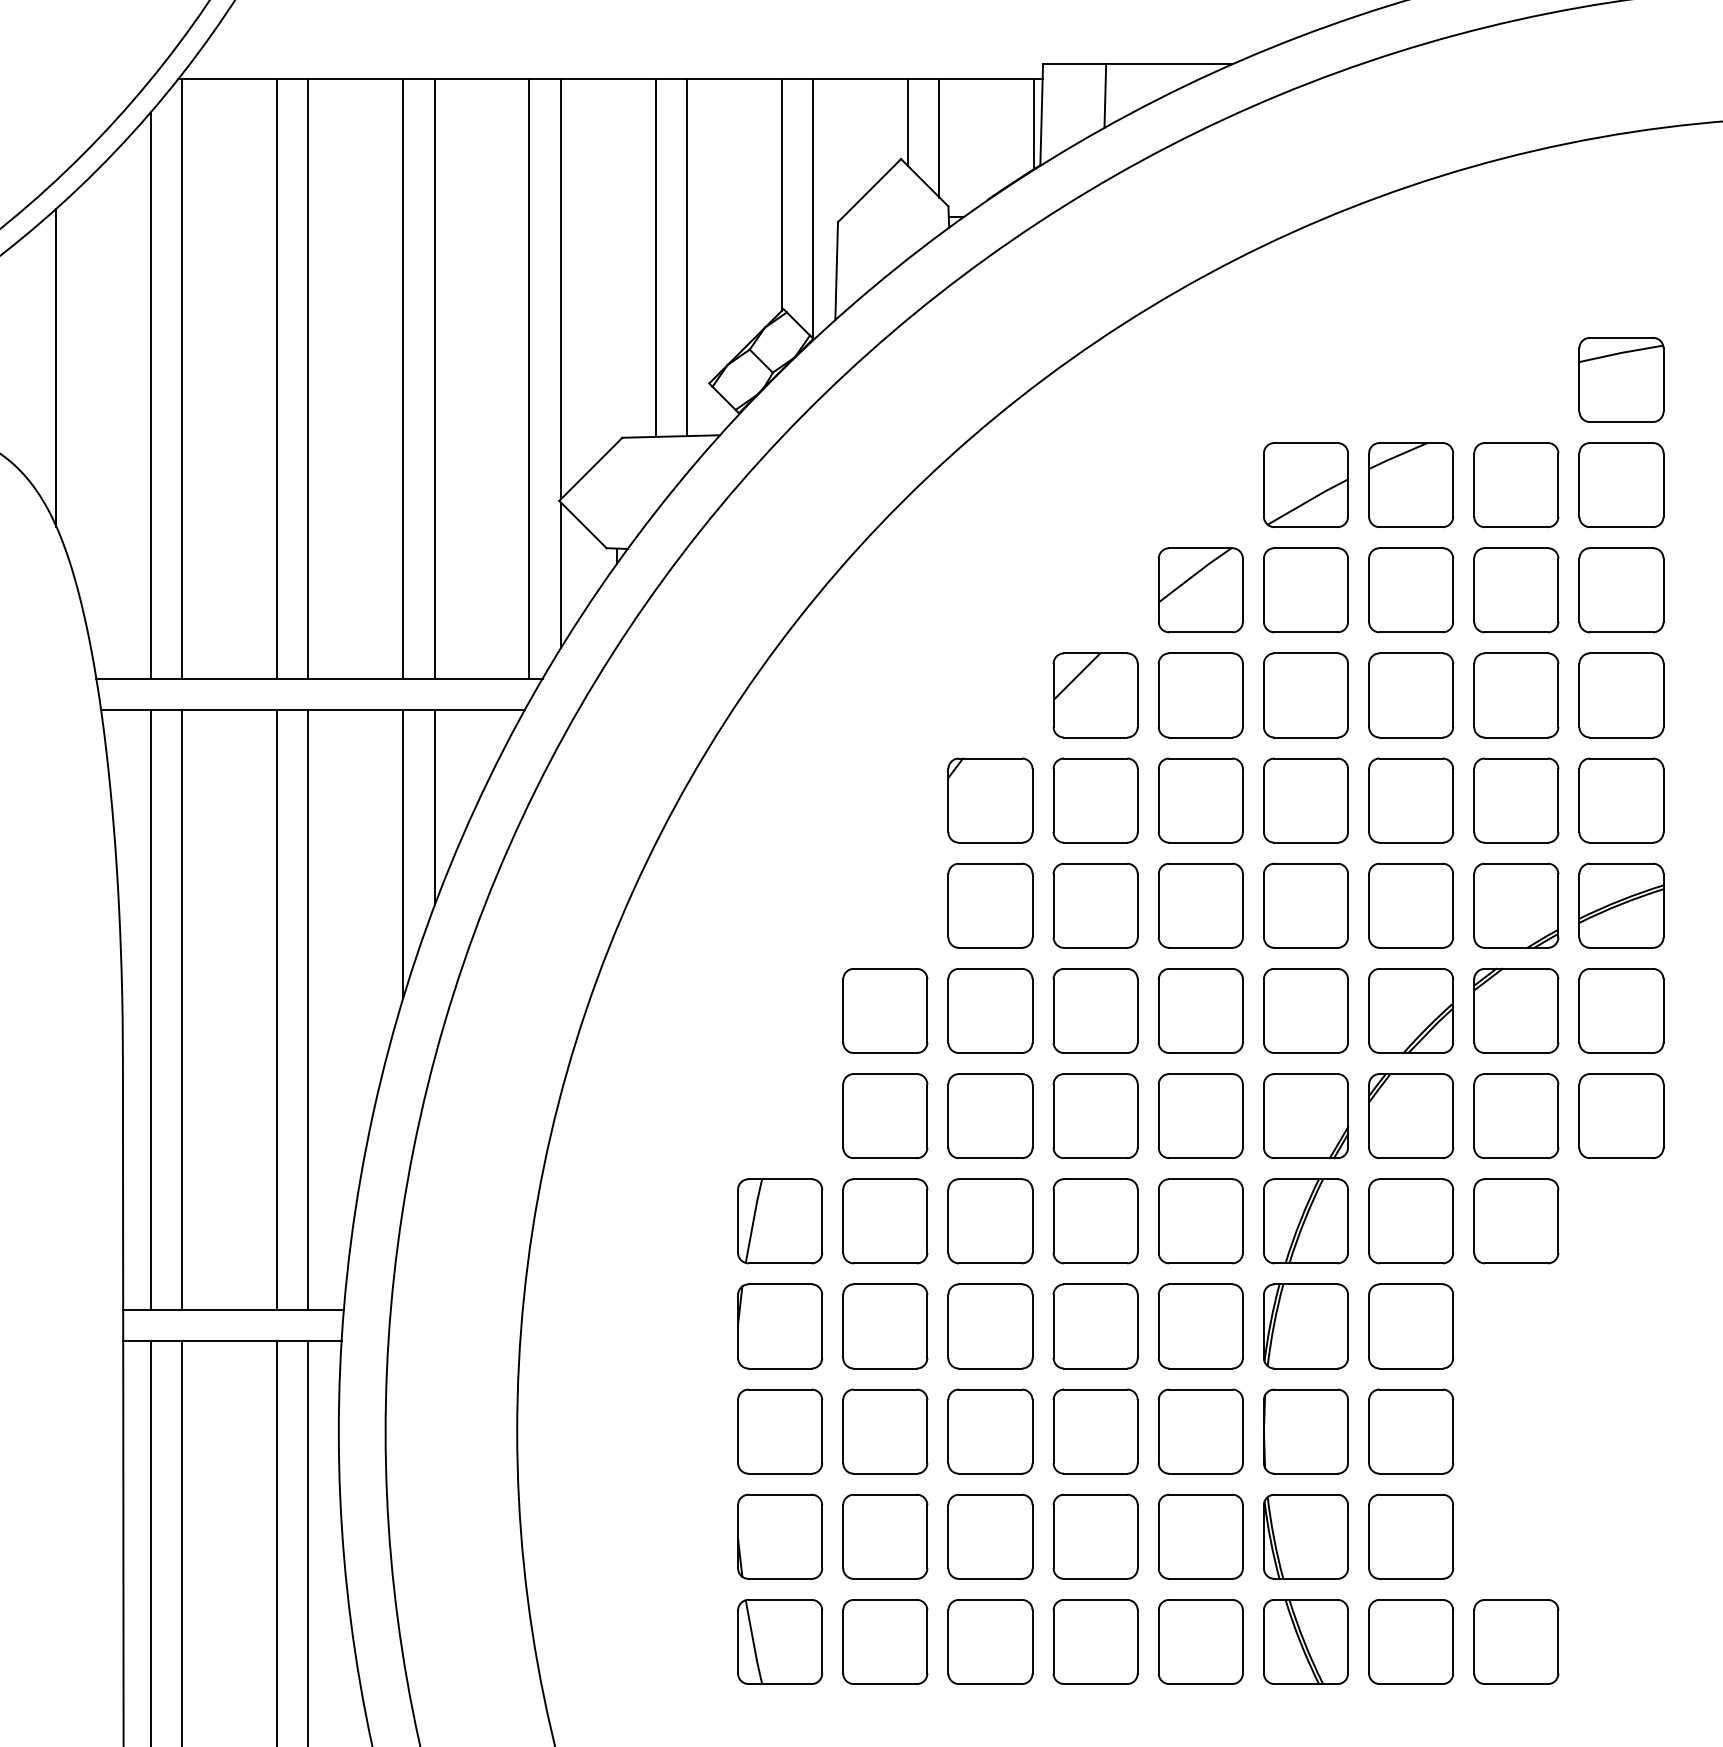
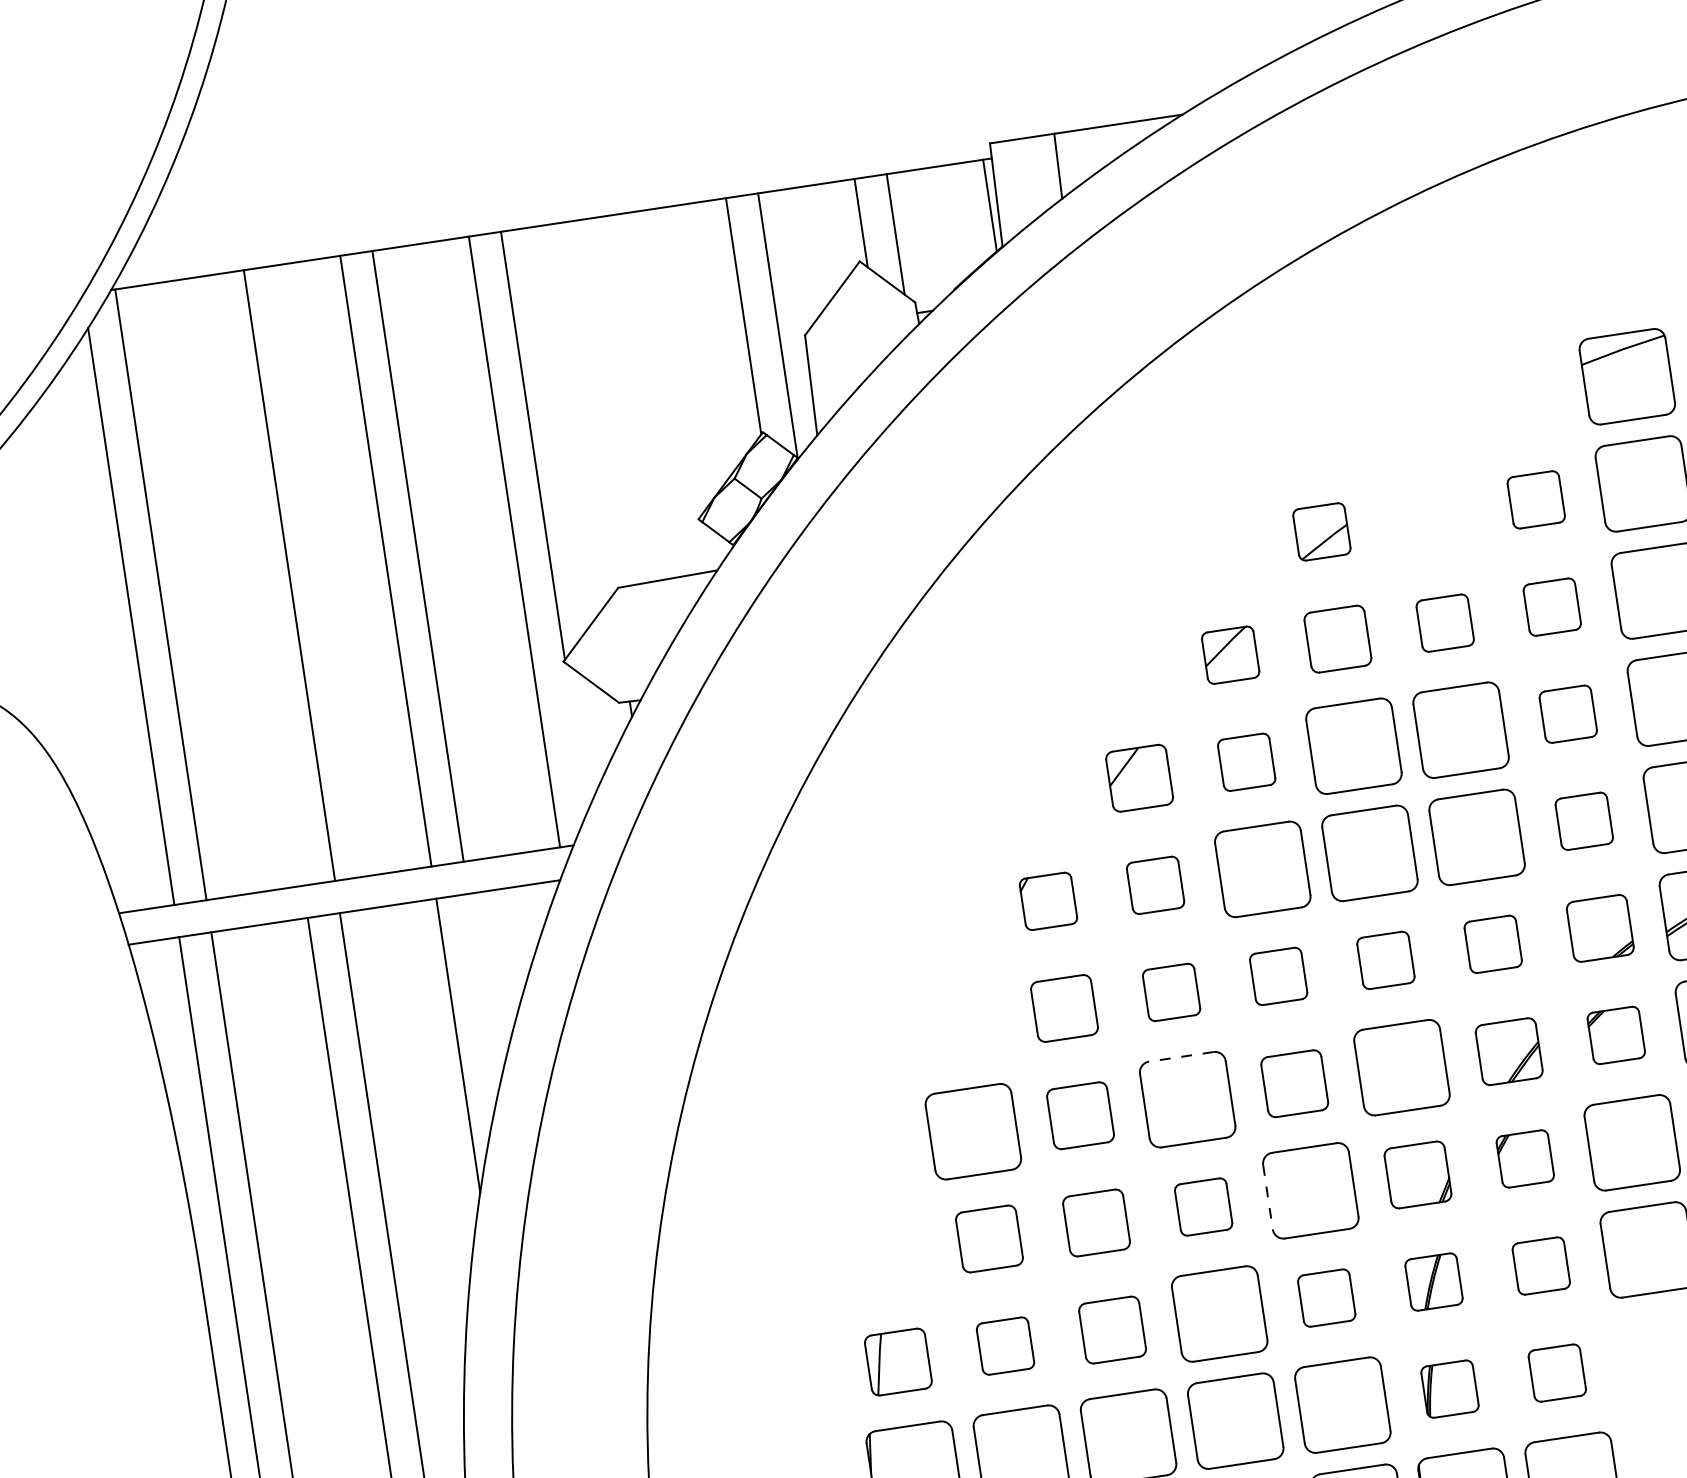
line: (655, 257) -> (624, 399), removed
line: (687, 257) -> (657, 394), removed
line: (56, 367) -> (31, 602), removed
line: (276, 378) -> (256, 580), removed
part: (1305, 484) -> (1321, 531), size x0.6
part: (1411, 484) -> (1429, 515), removed
part: (1516, 484) -> (1536, 499), size x0.6
line: (560, 575) -> (576, 737), removed
part: (1200, 590) -> (1230, 655), size x0.6
part: (1305, 590) -> (1337, 639), size x0.7
part: (1411, 590) -> (1445, 623), size x0.6
part: (1516, 590) -> (1552, 607), size x0.6
part: (1095, 695) -> (1139, 778), size x0.7
part: (1200, 695) -> (1246, 762), size x0.6
part: (1516, 695) -> (1568, 714), size x0.6
part: (990, 800) -> (1048, 901), size x0.6
part: (1095, 800) -> (1155, 885), size x0.6
part: (1516, 800) -> (1584, 821), size x0.6
line: (434, 807) -> (483, 993), removed
part: (990, 905) -> (1064, 1008), size x0.7
part: (1095, 905) -> (1171, 992), size x0.6
part: (1200, 905) -> (1278, 976), size x0.6
part: (1305, 905) -> (1385, 960), size x0.6
part: (1411, 905) -> (1493, 944), size x0.6
part: (1516, 905) -> (1600, 928), size x0.7
line: (1095, 968) -> (1181, 1056), solid -> dashed
part: (990, 1010) -> (1080, 1115), size x0.7
part: (1200, 1010) -> (1294, 1083), size x0.7
part: (1411, 1010) -> (1509, 1051), size x0.7
part: (1516, 1010) -> (1616, 1035), size x0.6
part: (885, 1116) -> (989, 1239), size x0.7
part: (990, 1116) -> (1096, 1223), size x0.7
part: (1095, 1116) -> (1203, 1207), size x0.6
line: (1158, 1116) -> (1267, 1197), solid -> dashed
part: (1305, 1116) -> (1417, 1175), size x0.7
part: (1411, 1116) -> (1525, 1159), size x0.6
part: (780, 1221) -> (898, 1362), size x0.7
part: (885, 1221) -> (1005, 1346), size x0.6
part: (990, 1221) -> (1112, 1330), size x0.7
part: (1200, 1221) -> (1326, 1298), size x0.6
part: (1305, 1221) -> (1433, 1282), size x0.6
part: (1411, 1221) -> (1541, 1266), size x0.6
part: (1305, 1326) -> (1449, 1389), size x0.6
part: (1411, 1326) -> (1557, 1373), size x0.6

